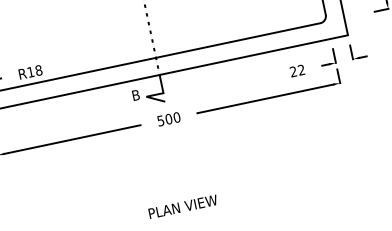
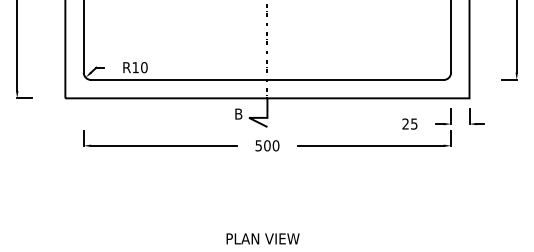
text: (301, 69) -> (414, 123), 22 -> 25
text: (39, 70) -> (144, 67), R18 -> R10

